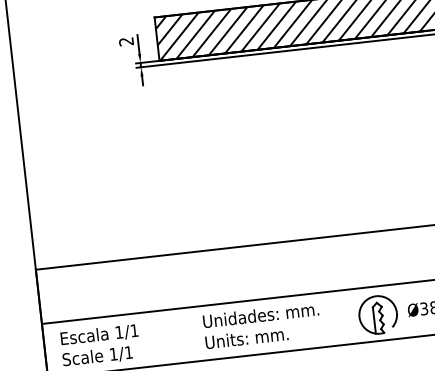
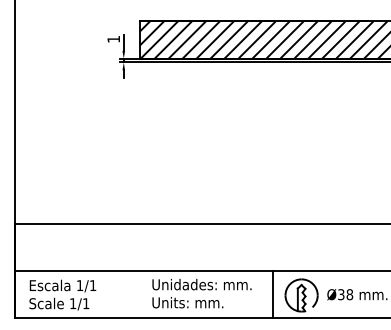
text: (126, 41) -> (113, 39), 2 -> 1
line: (345, 317) -> (273, 294), added

